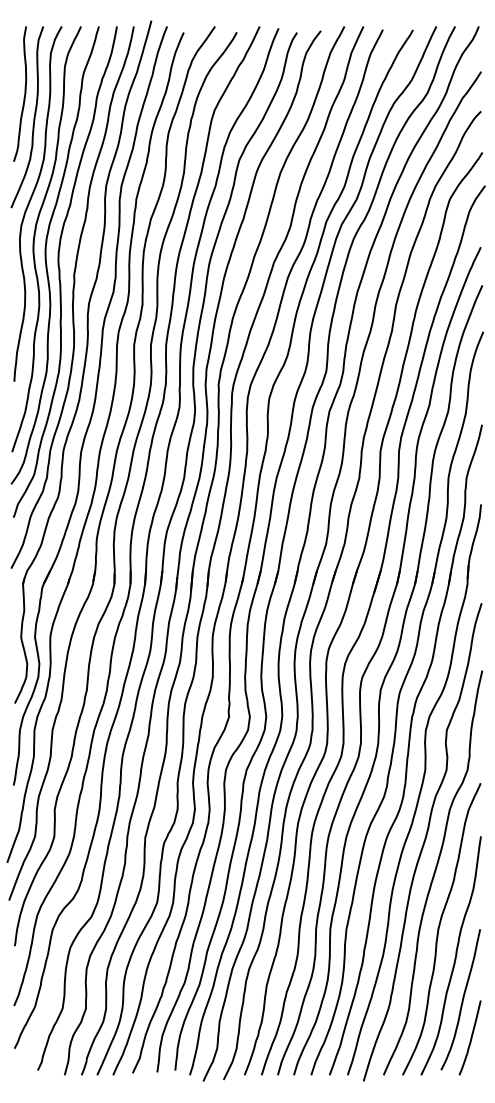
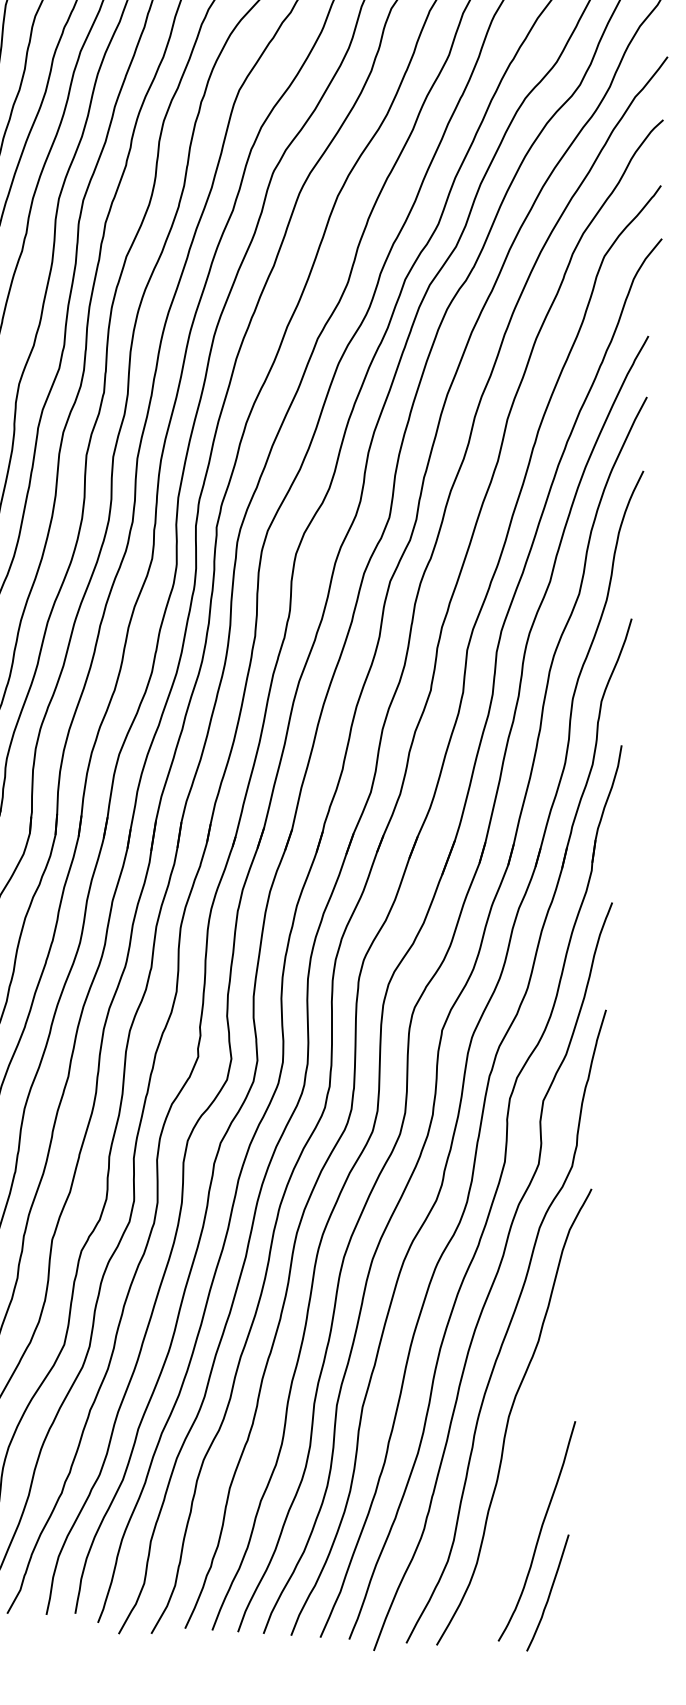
curve: (454, 957) -> (531, 1463), removed

